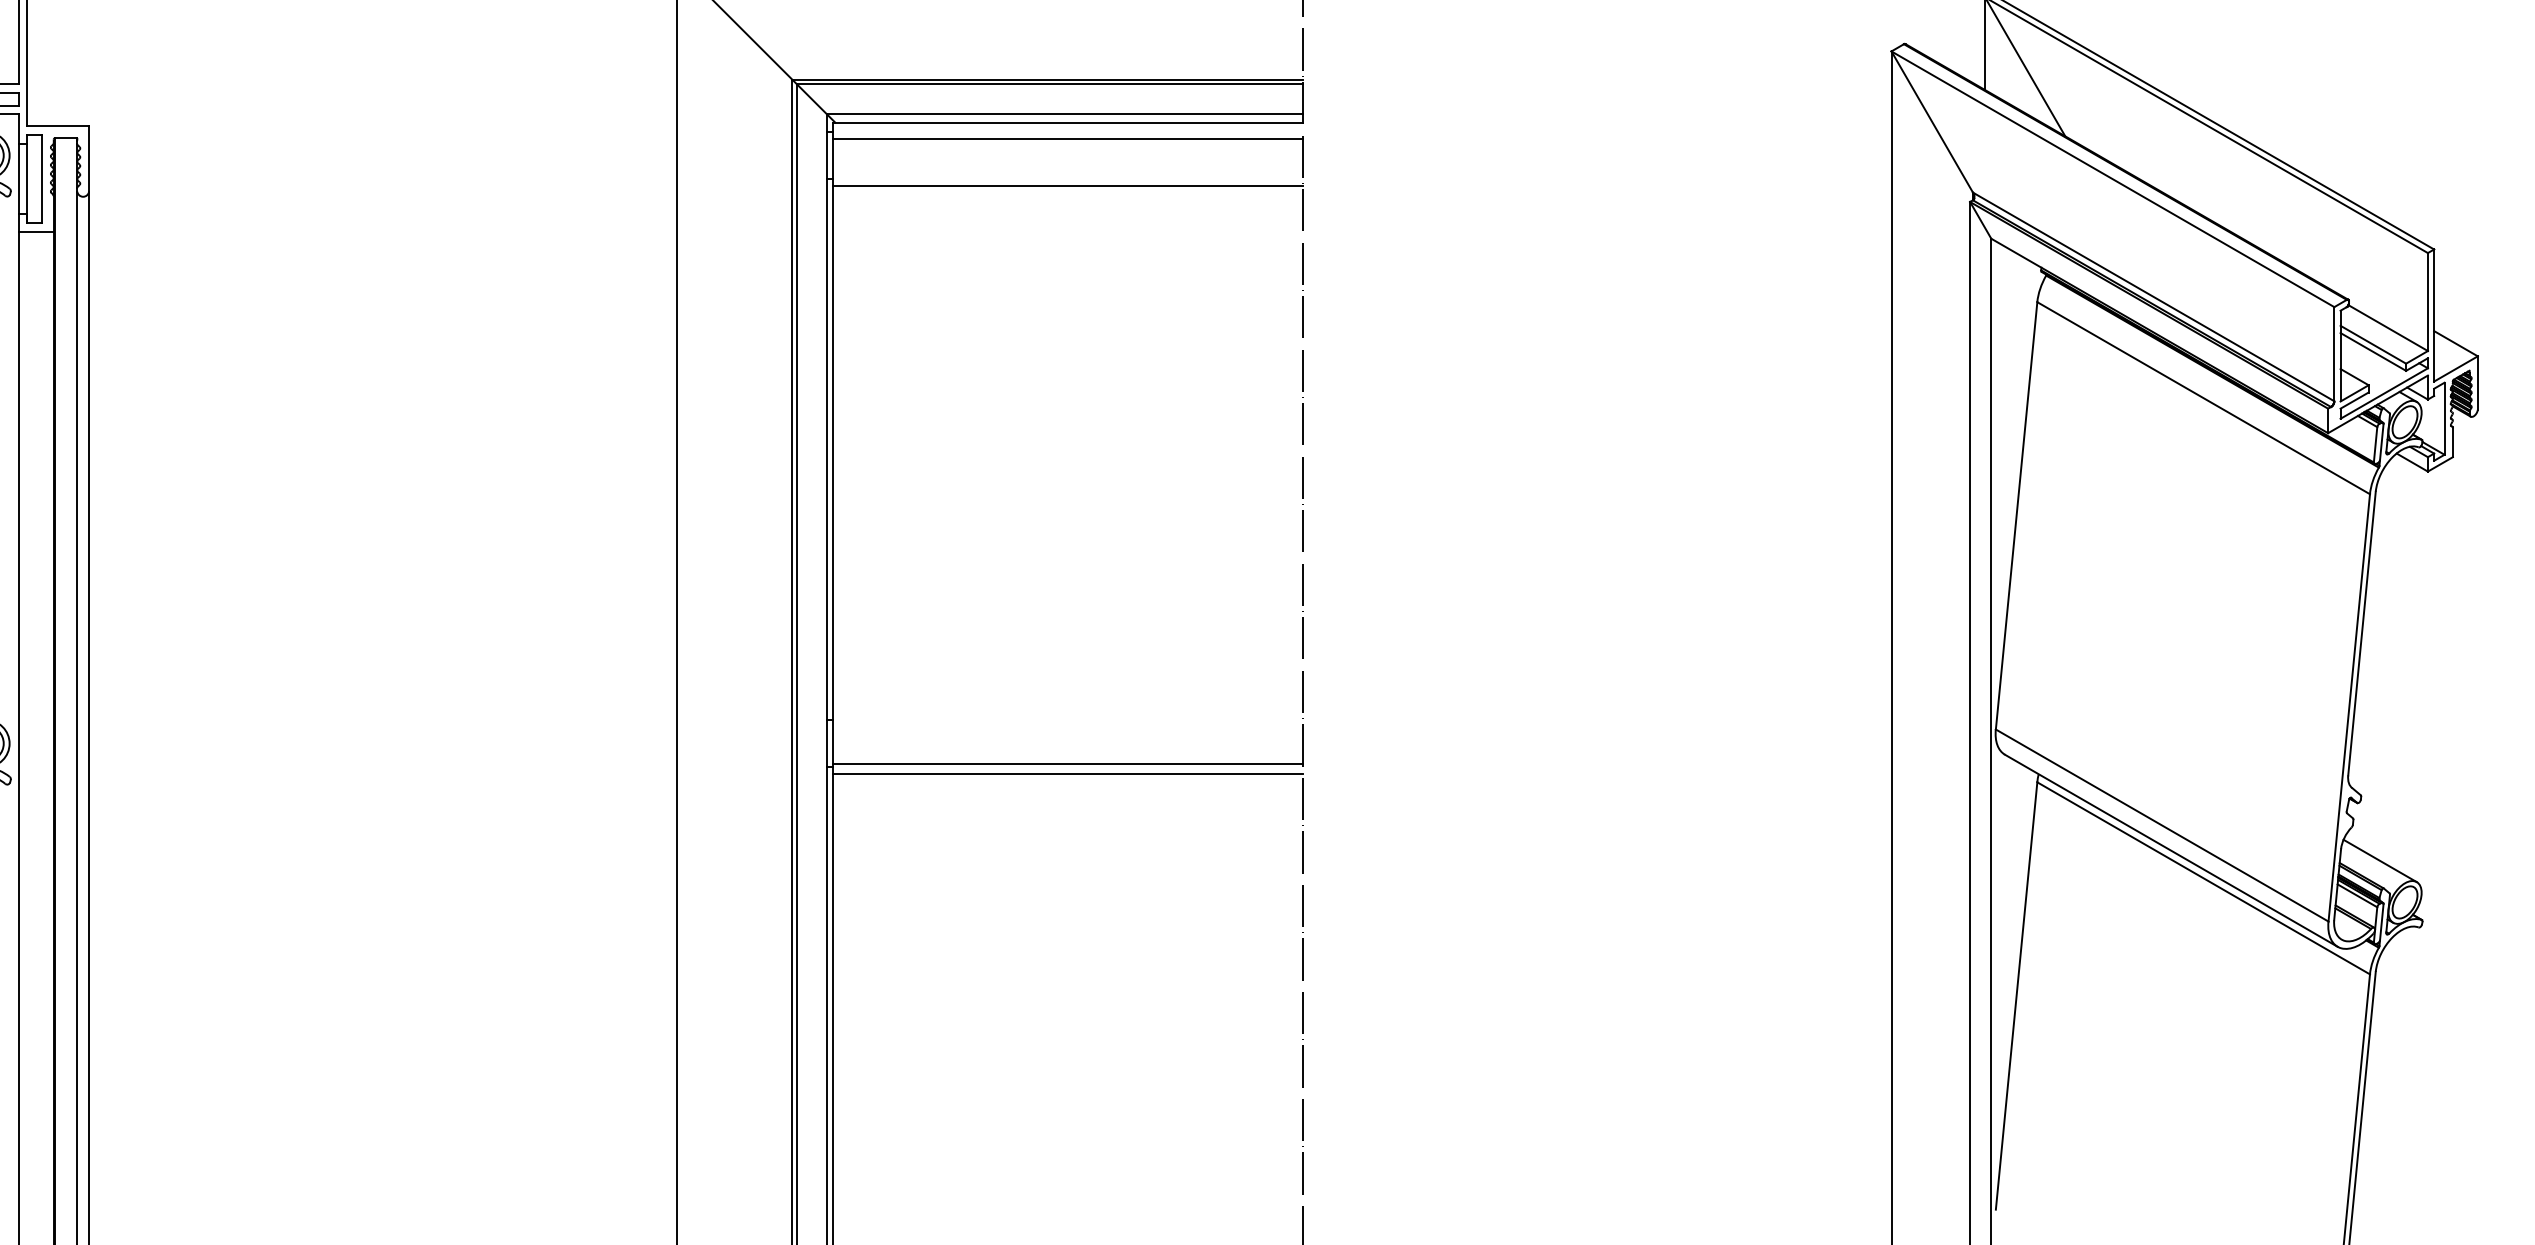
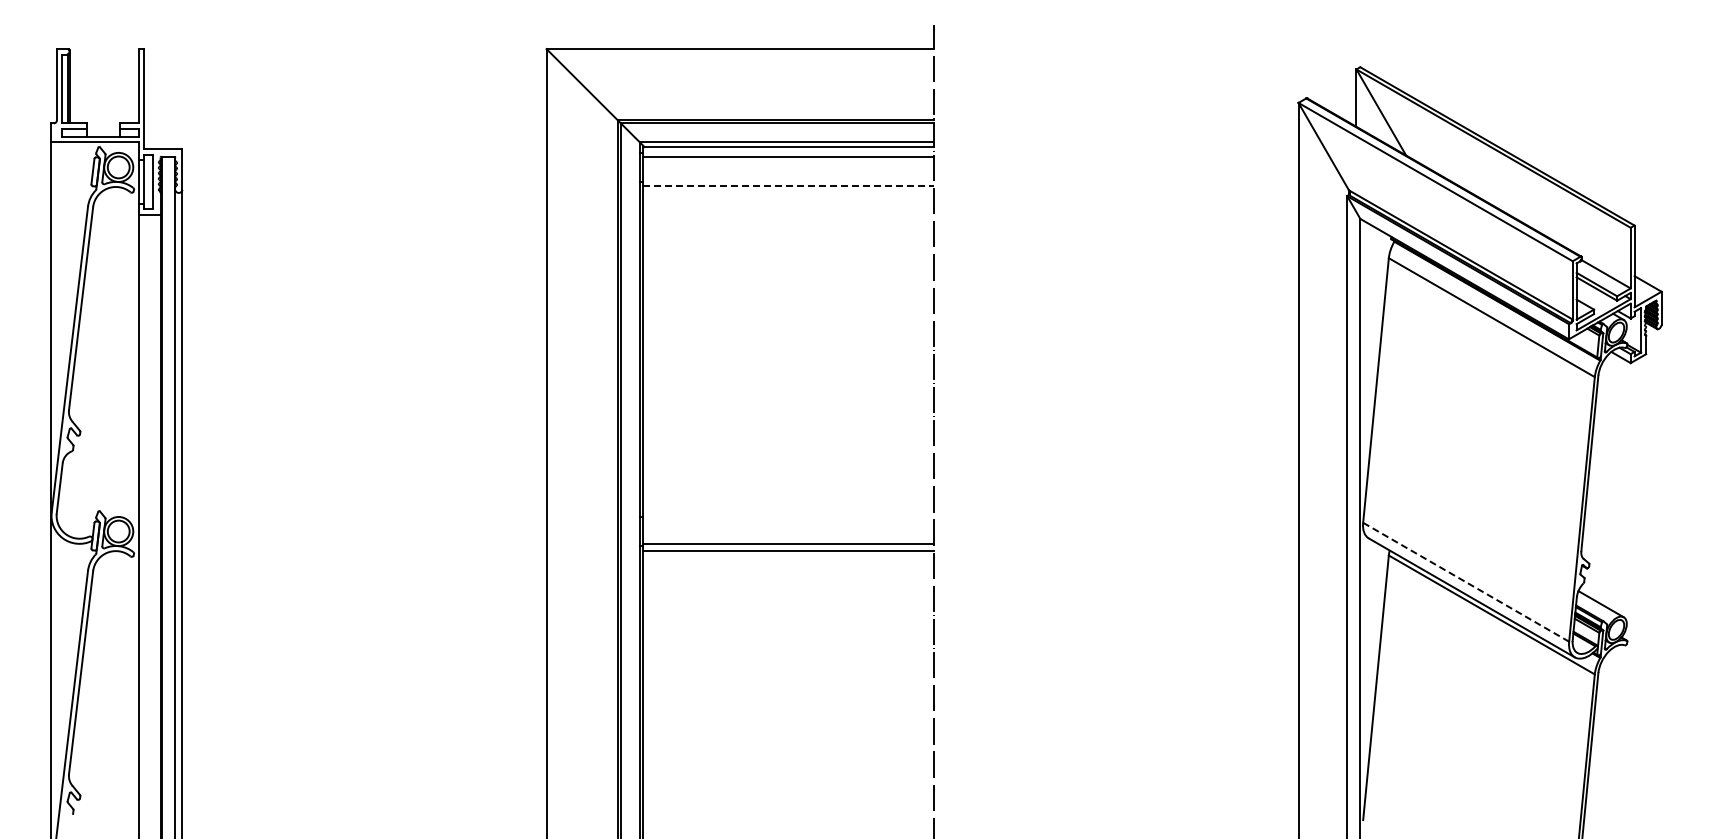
line: (1067, 186) -> (788, 186), solid -> dashed
line: (2162, 825) -> (1466, 582), solid -> dashed

